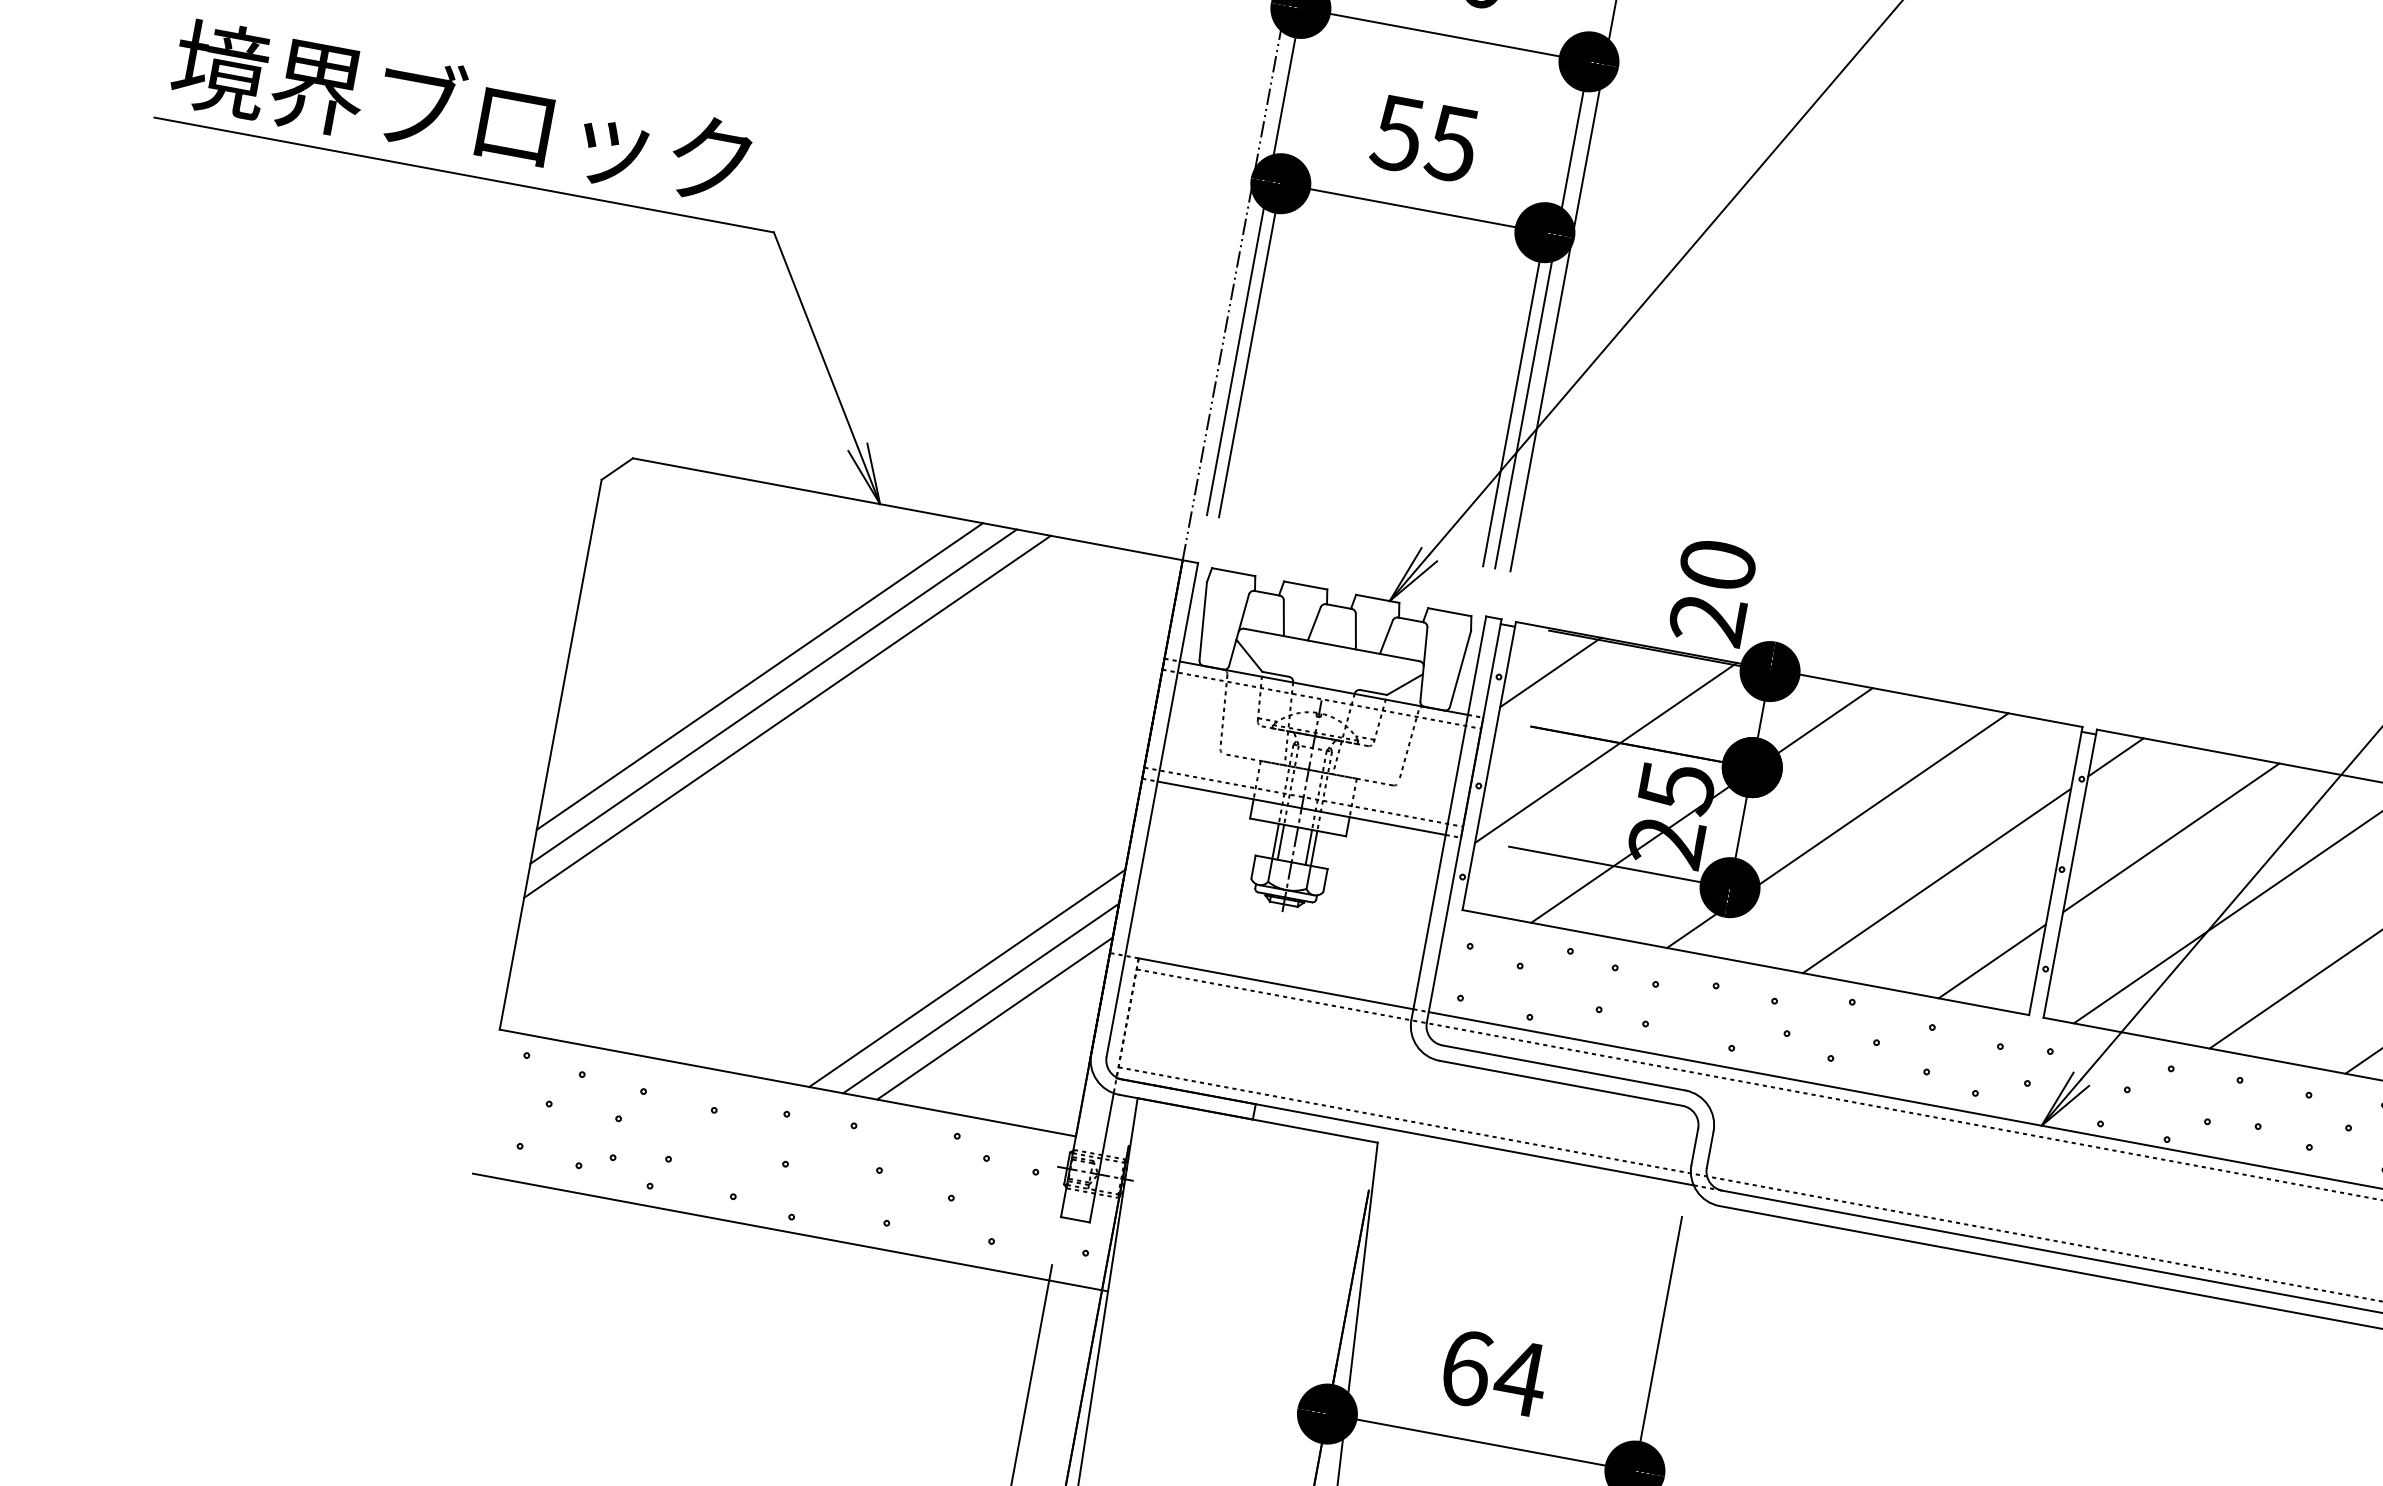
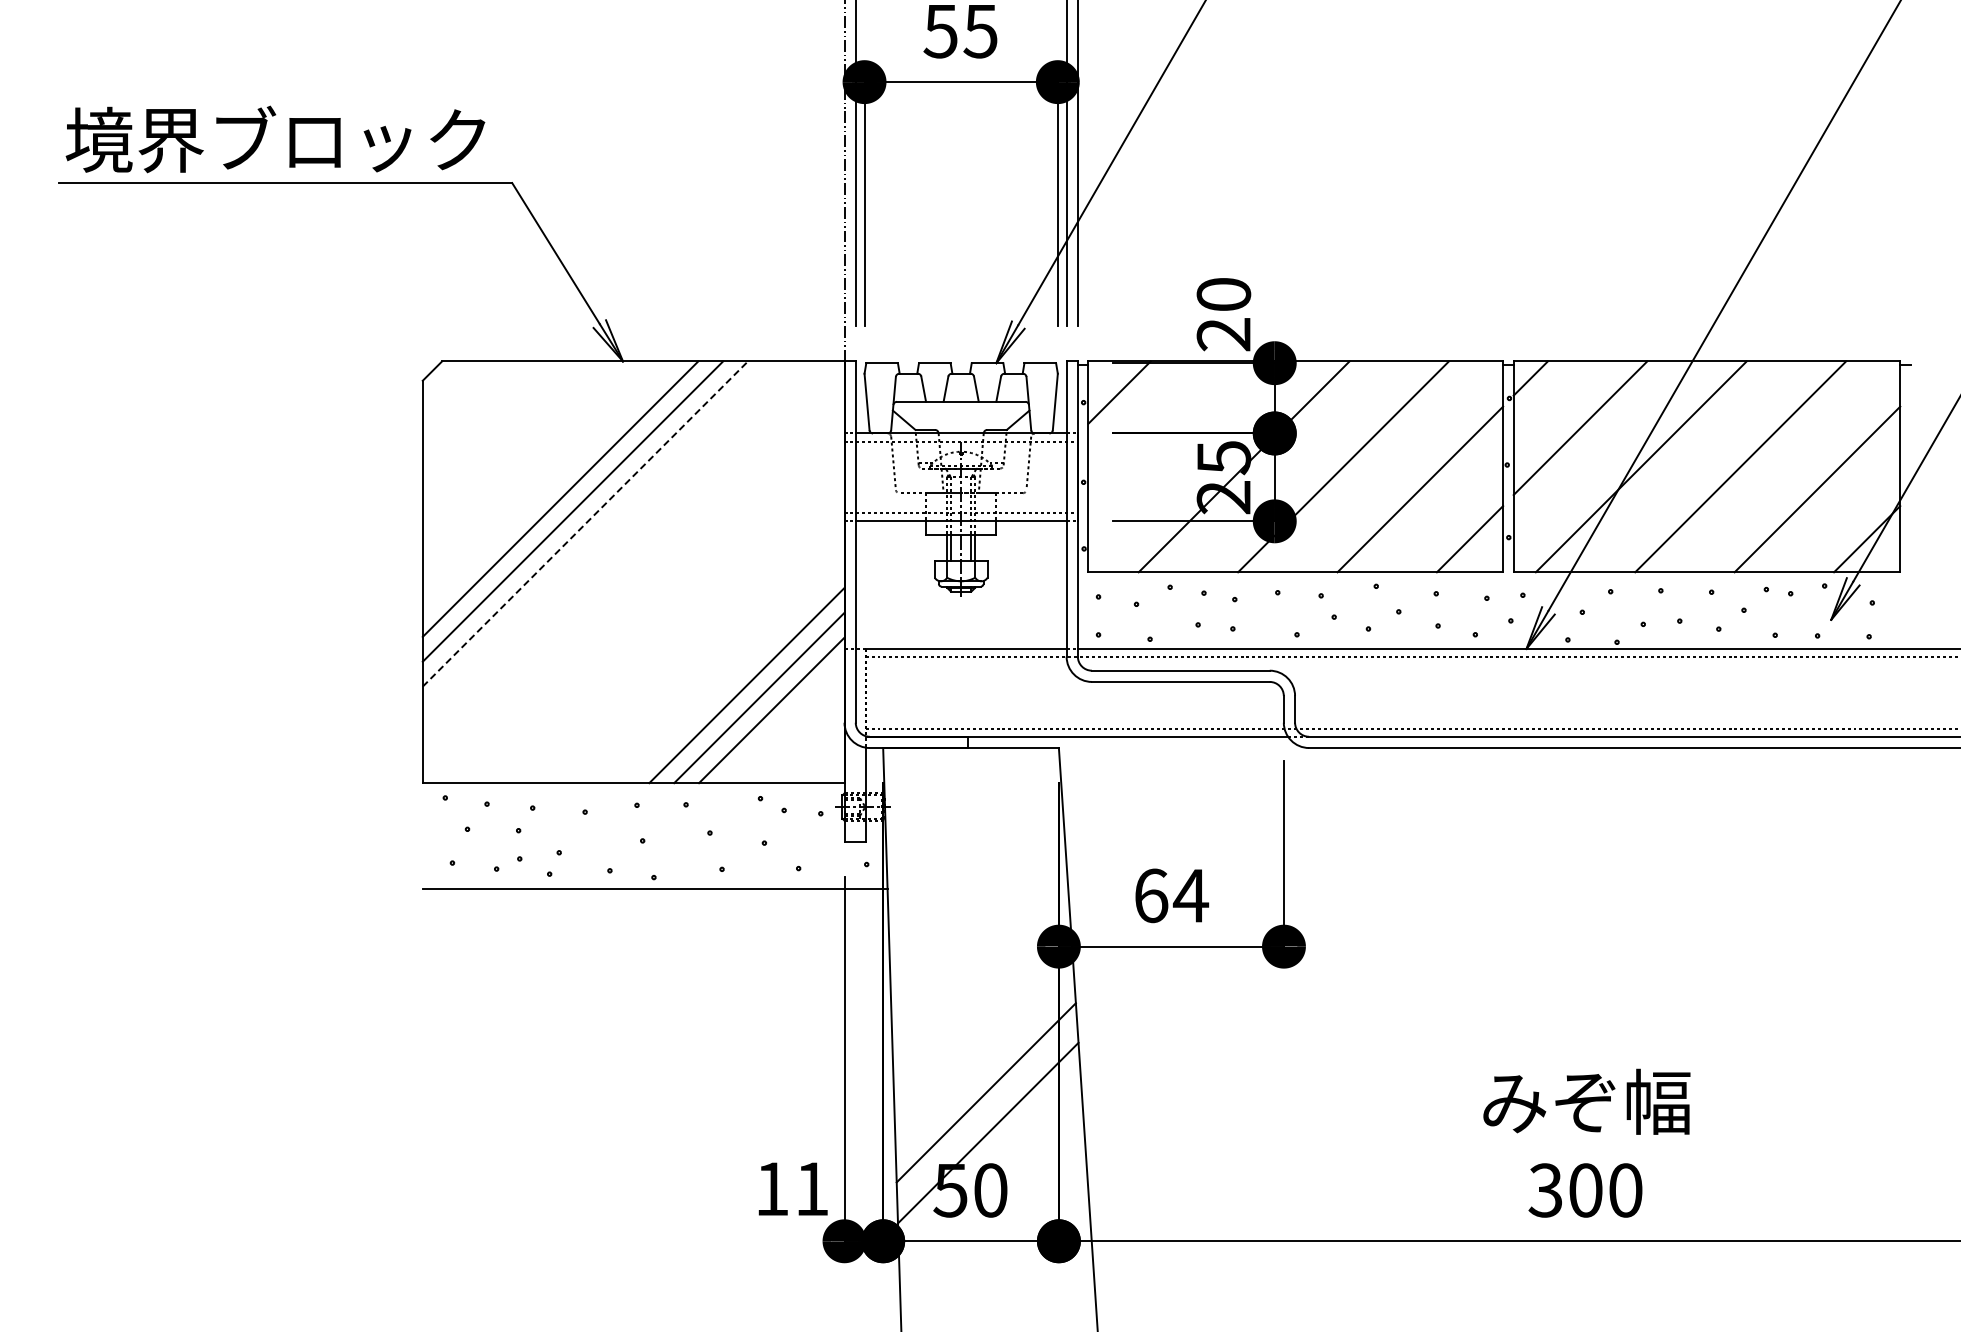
line: (787, 717) -> (585, 524), solid -> dashed
line: (1606, 753) -> (1169, 442), removed

